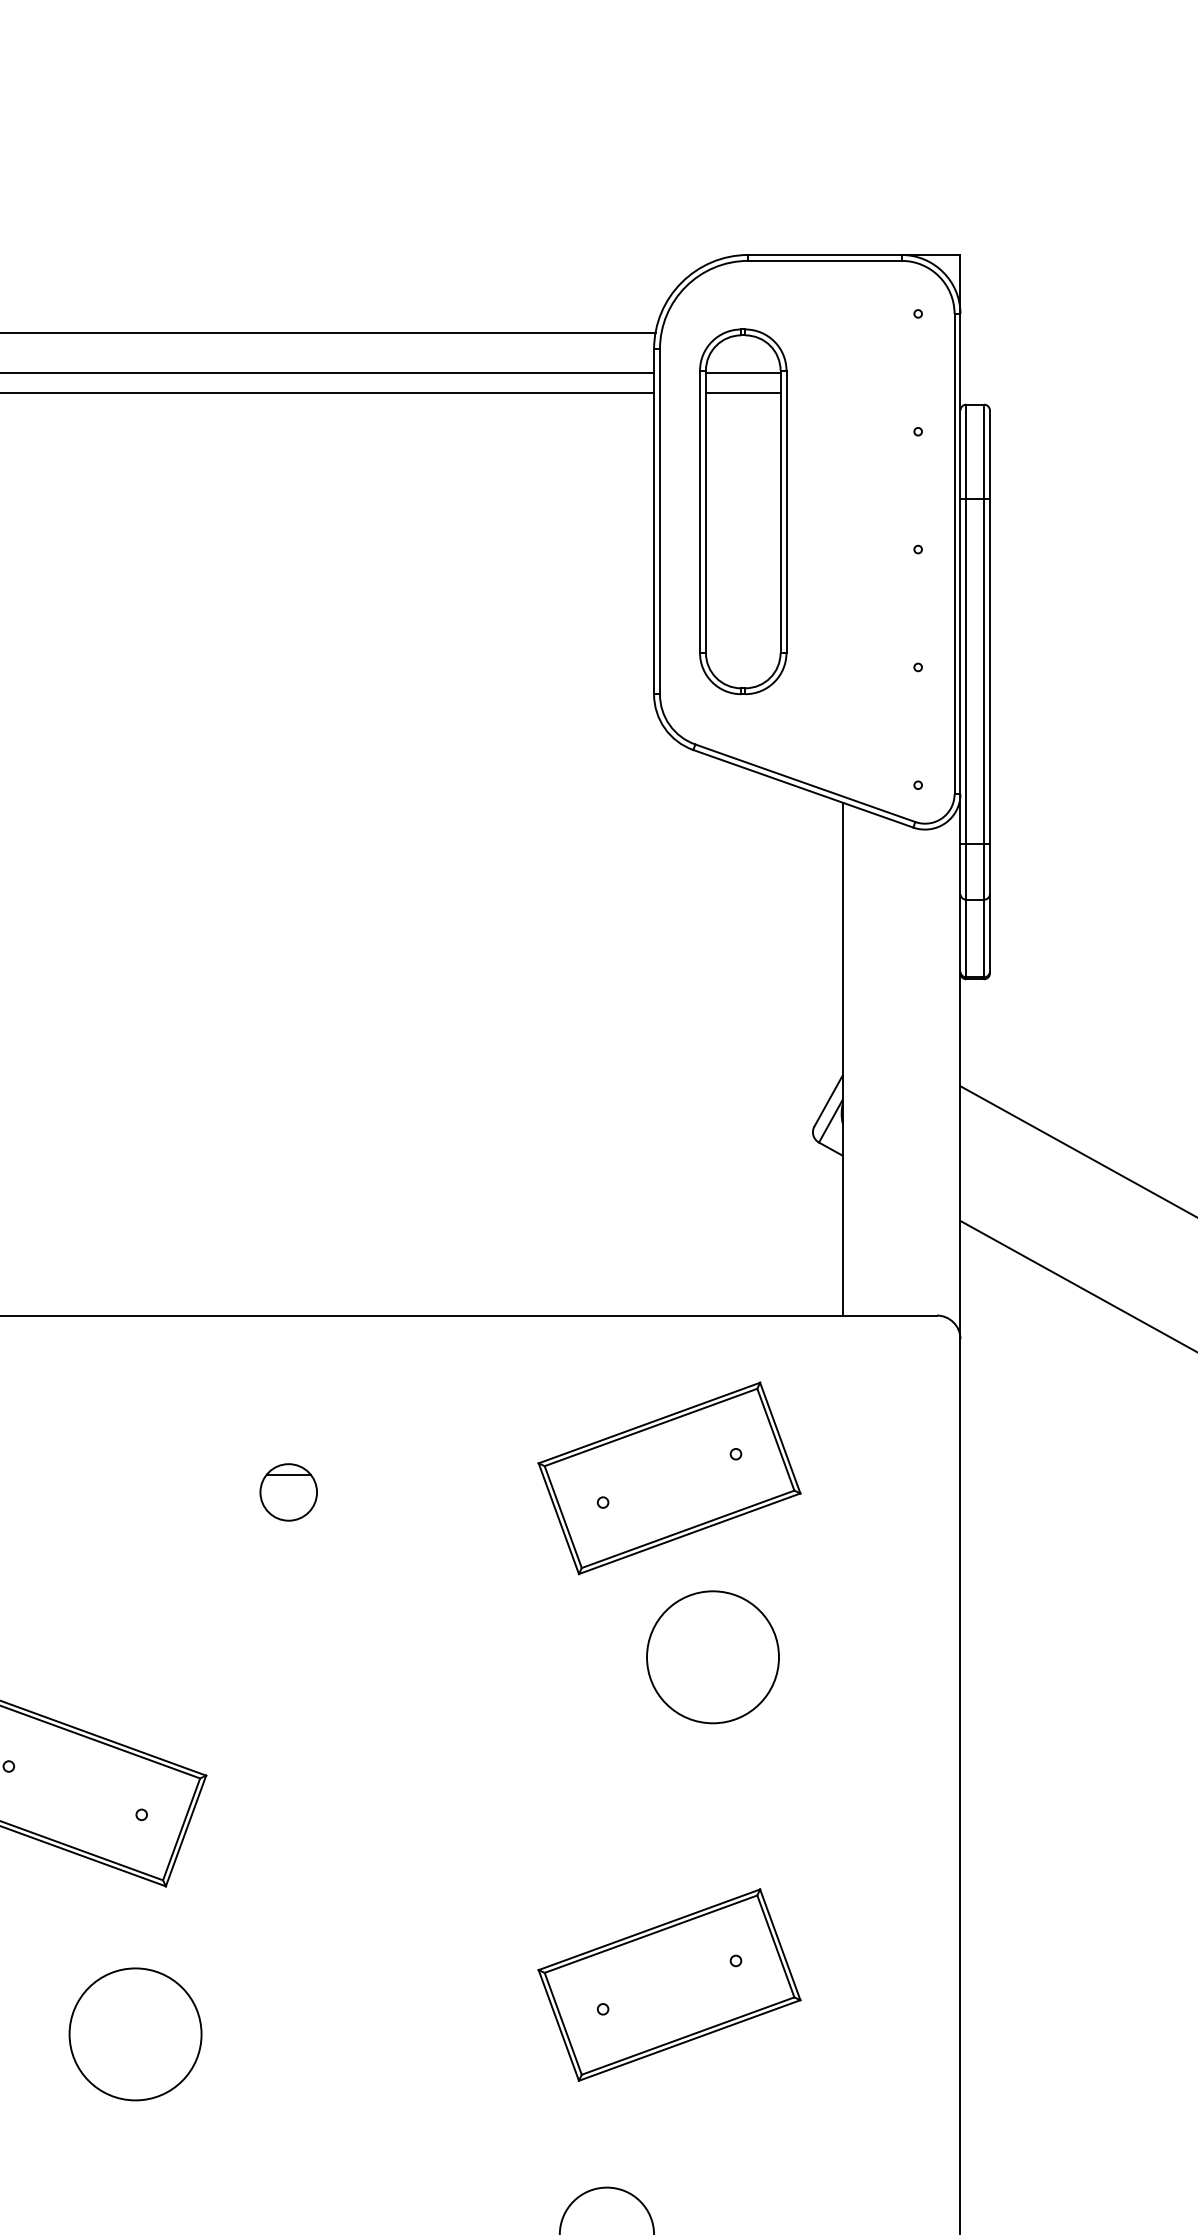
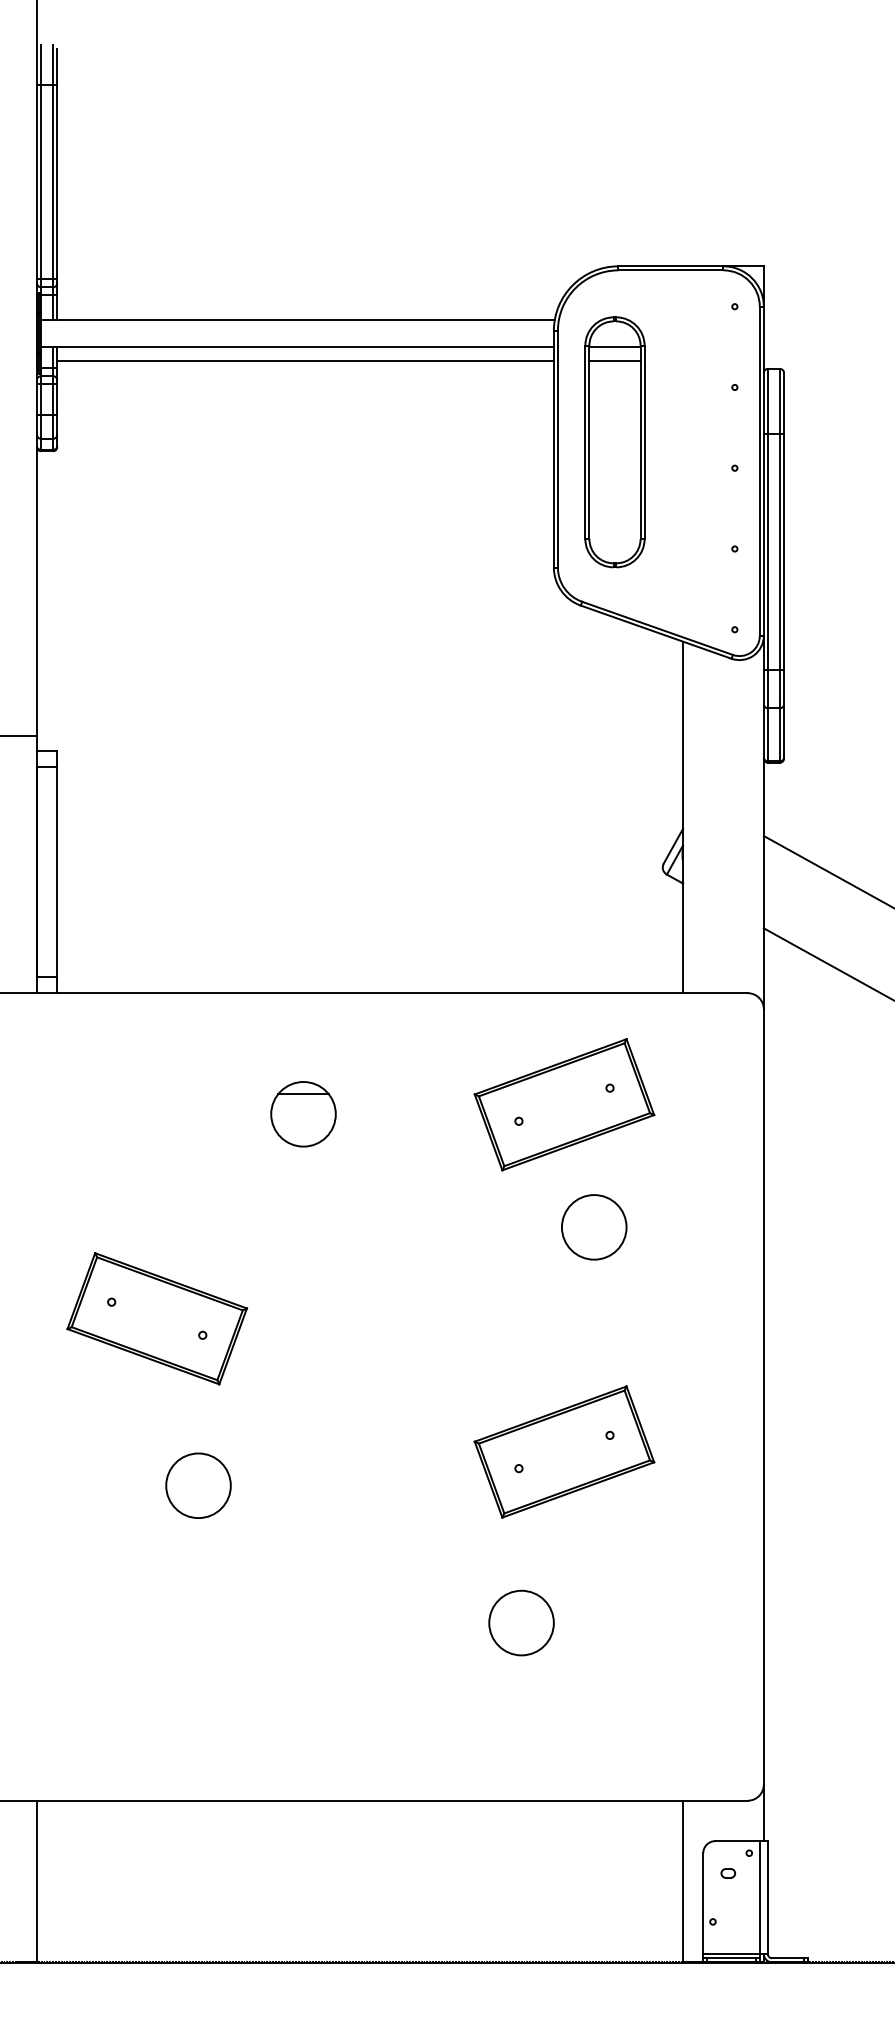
part: (288, 1492) -> (303, 1114), size x1.67
circle: (711, 1657) -> (593, 1227), size x0.71
circle: (135, 2033) -> (198, 1485), size x0.71

